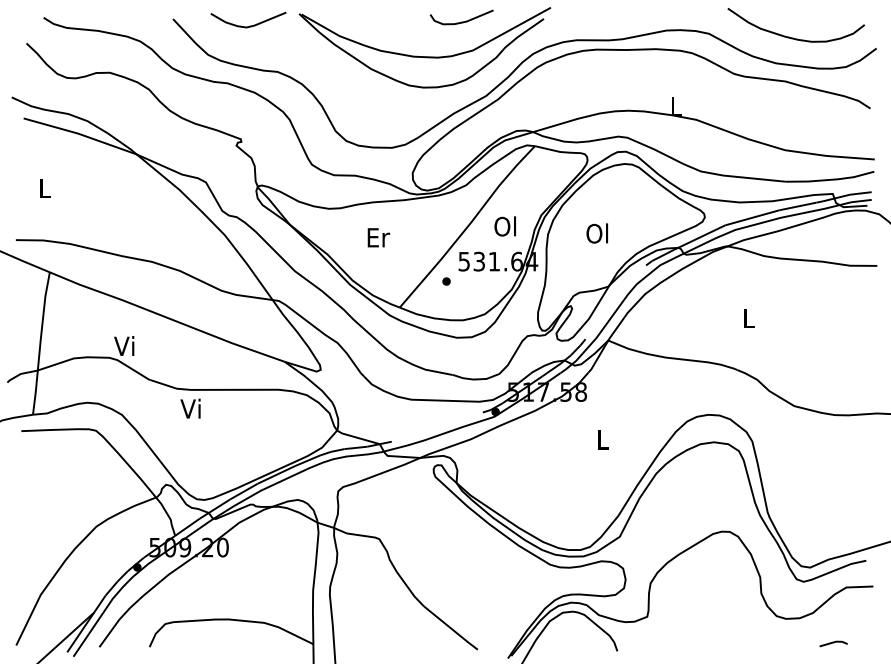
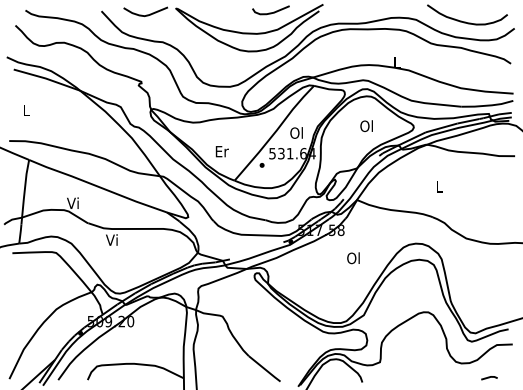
text: (597, 232) -> (366, 125), moved
text: (377, 237) -> (221, 151), moved
text: (602, 440) -> (353, 258), L -> Ol

